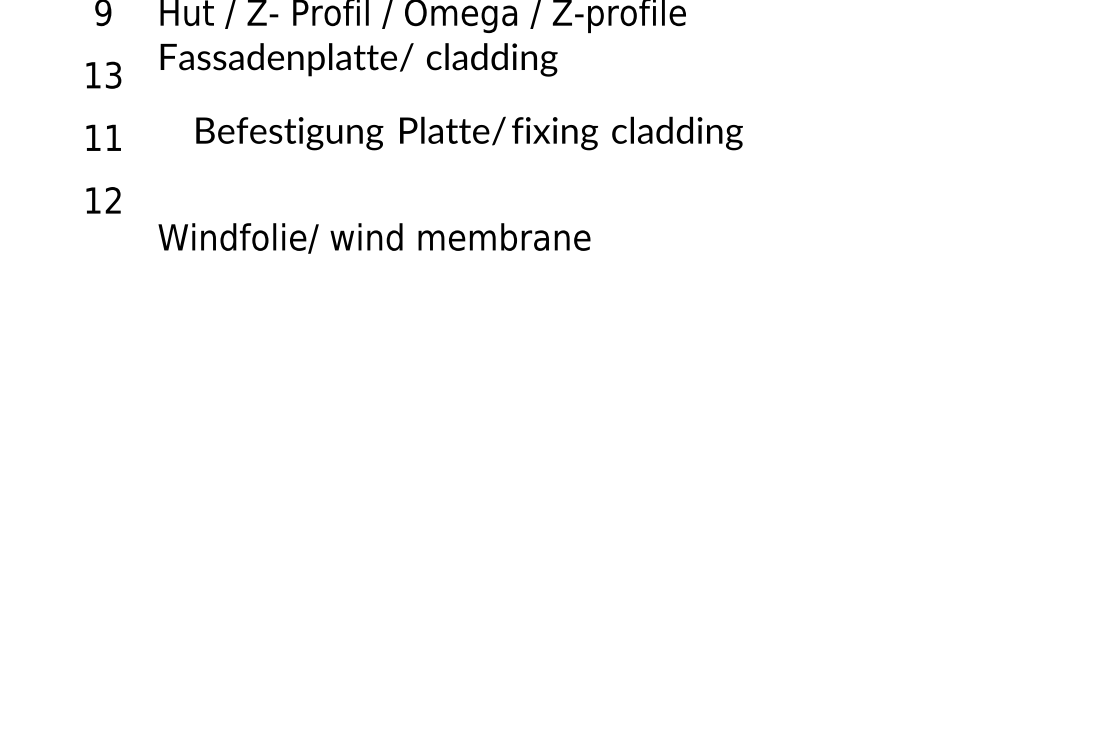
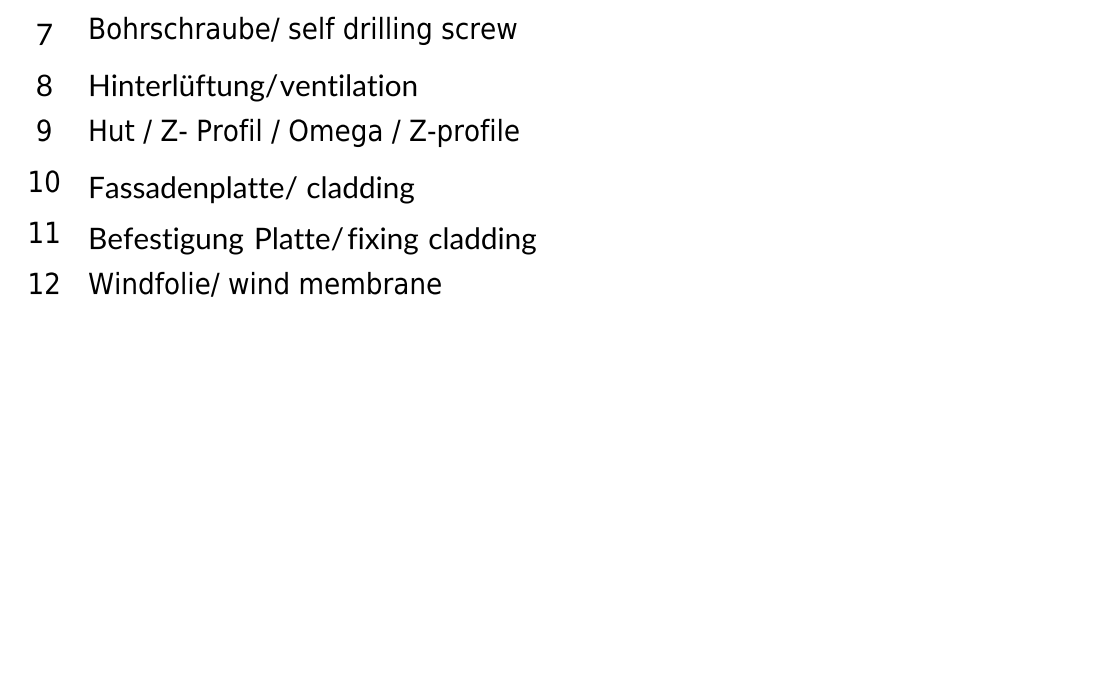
text: (358, 59) -> (251, 189), moved
text: (113, 75) -> (52, 181), 13 -> 10
text: (468, 133) -> (312, 240), moved
text: (373, 237) -> (264, 283), moved

